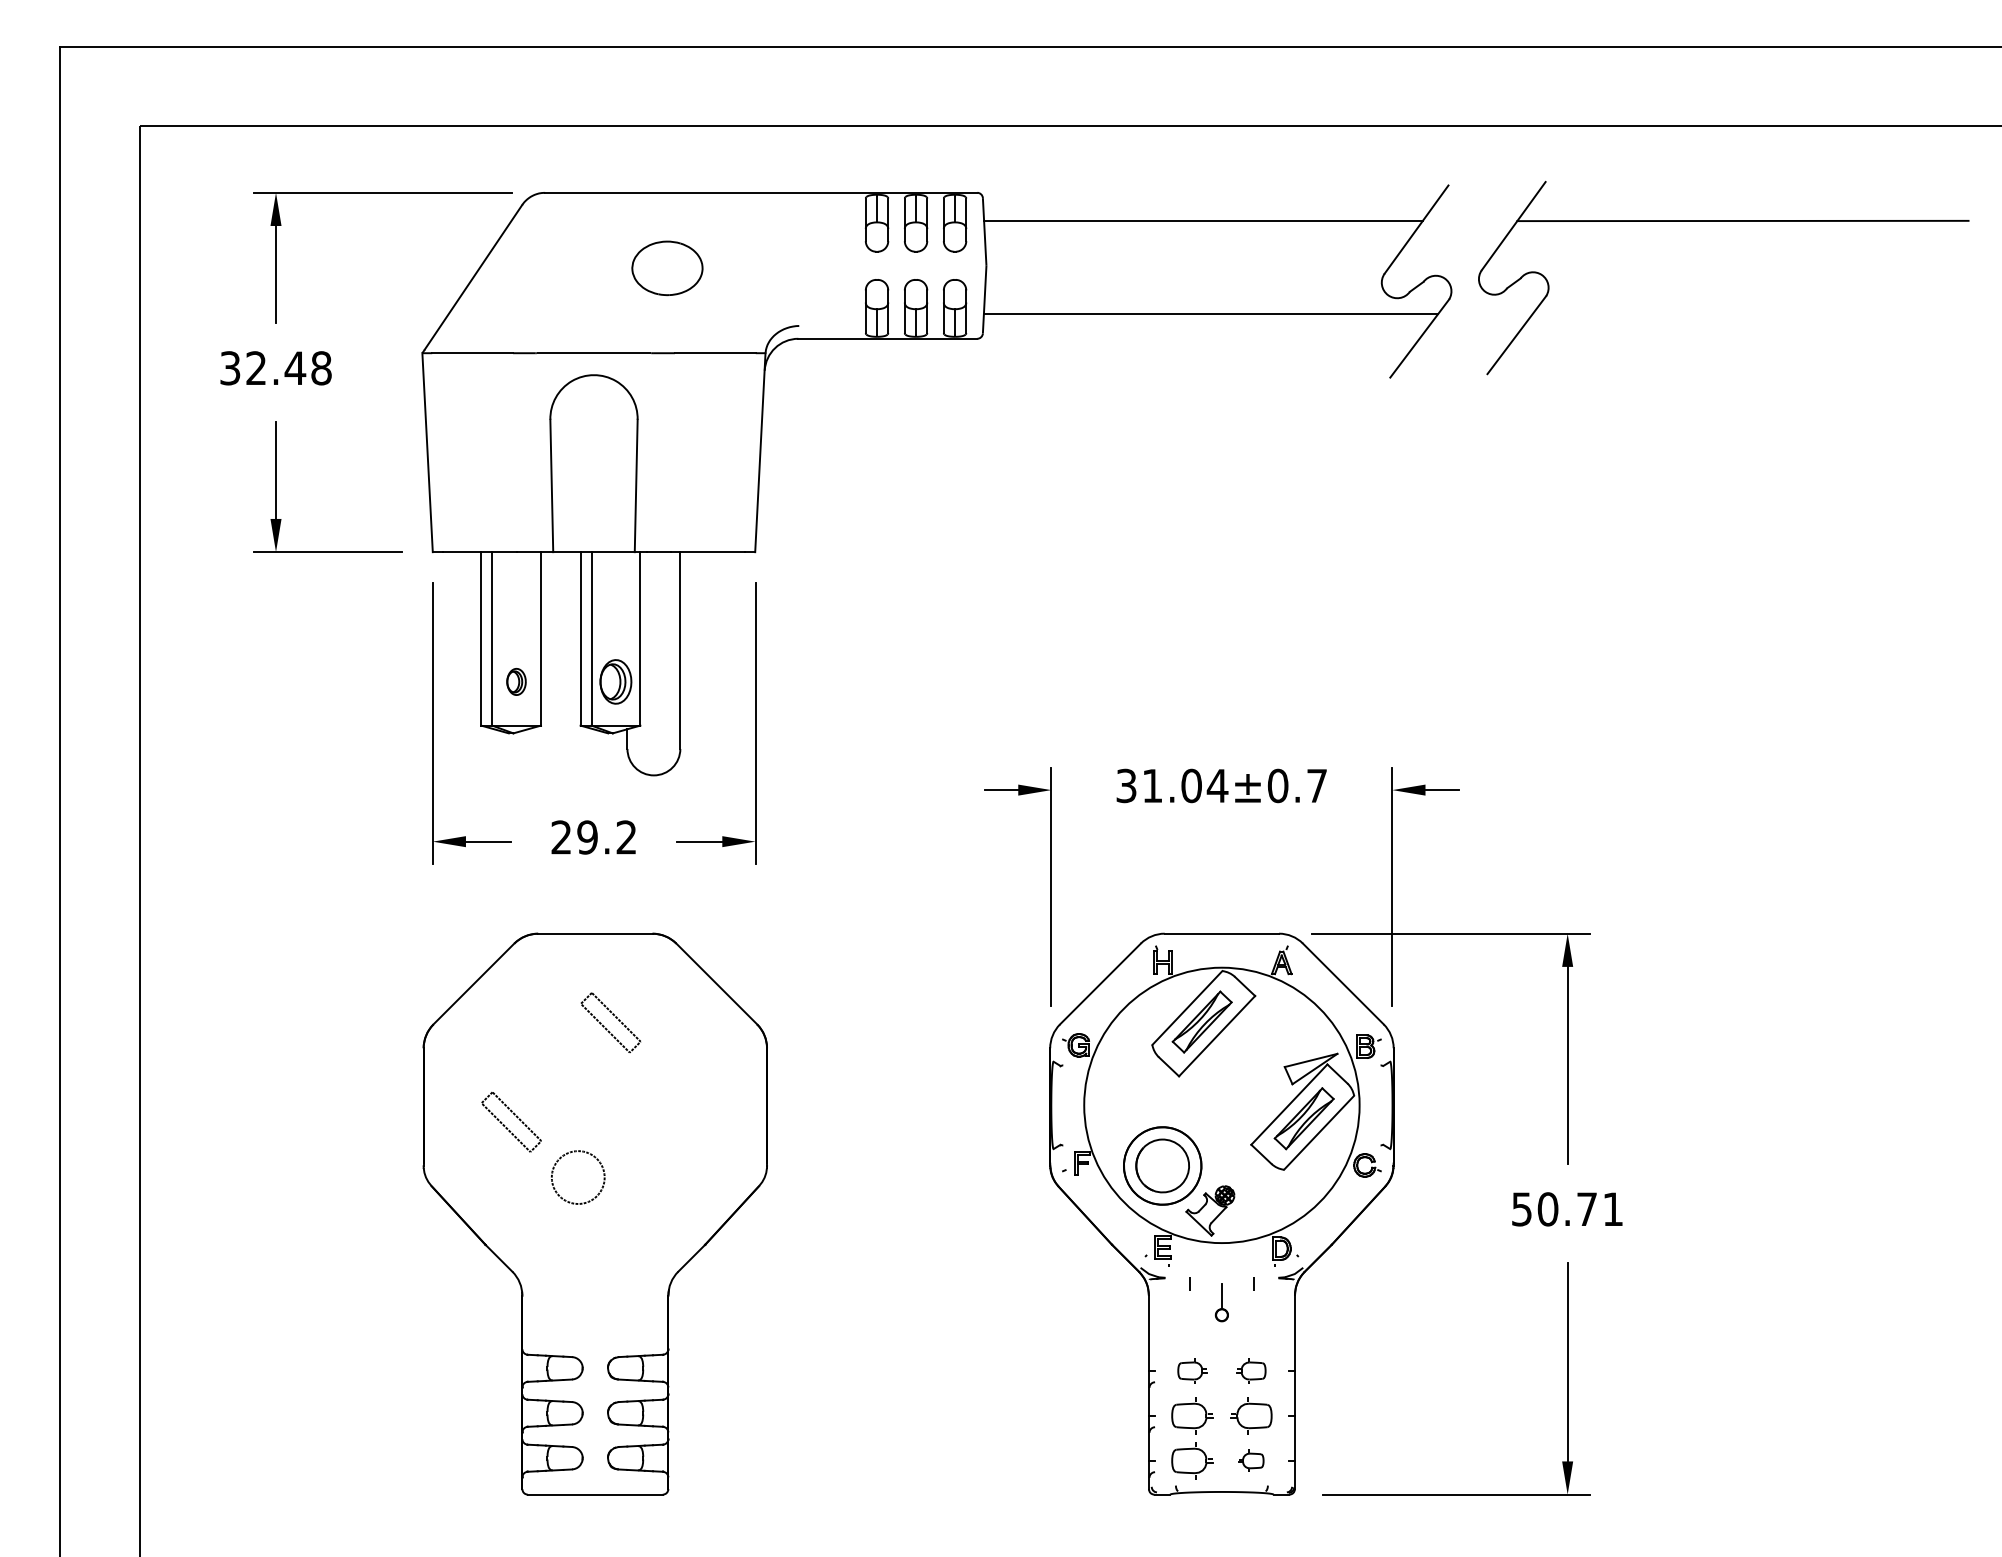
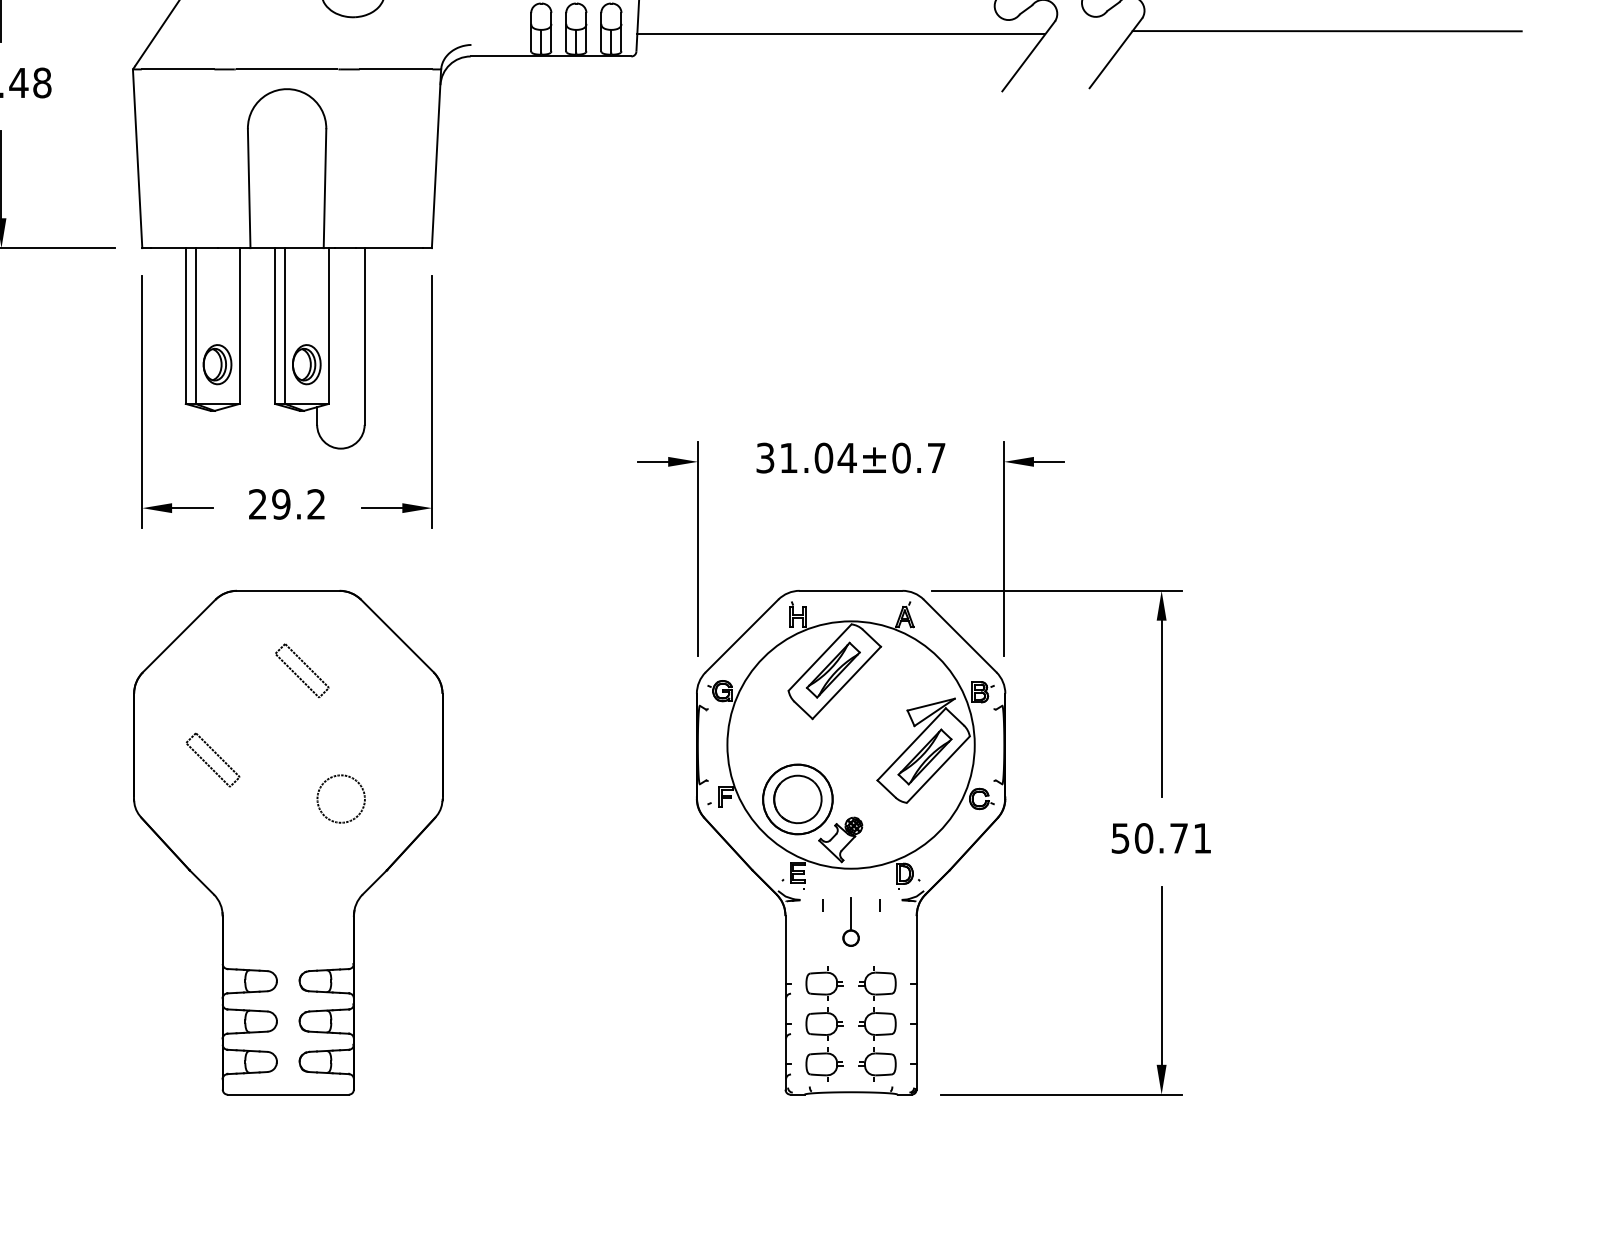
line: (1751, 310) -> (1326, 31), added
part: (516, 681) -> (217, 364), size x1.67
circle: (578, 1177) -> (341, 799), moved
part: (1221, 1302) -> (850, 922), size x1.43
part: (1192, 1370) -> (824, 983), size x1.43
part: (1251, 1370) -> (877, 983), size x1.43
part: (1251, 1460) -> (877, 1063), size x1.67

